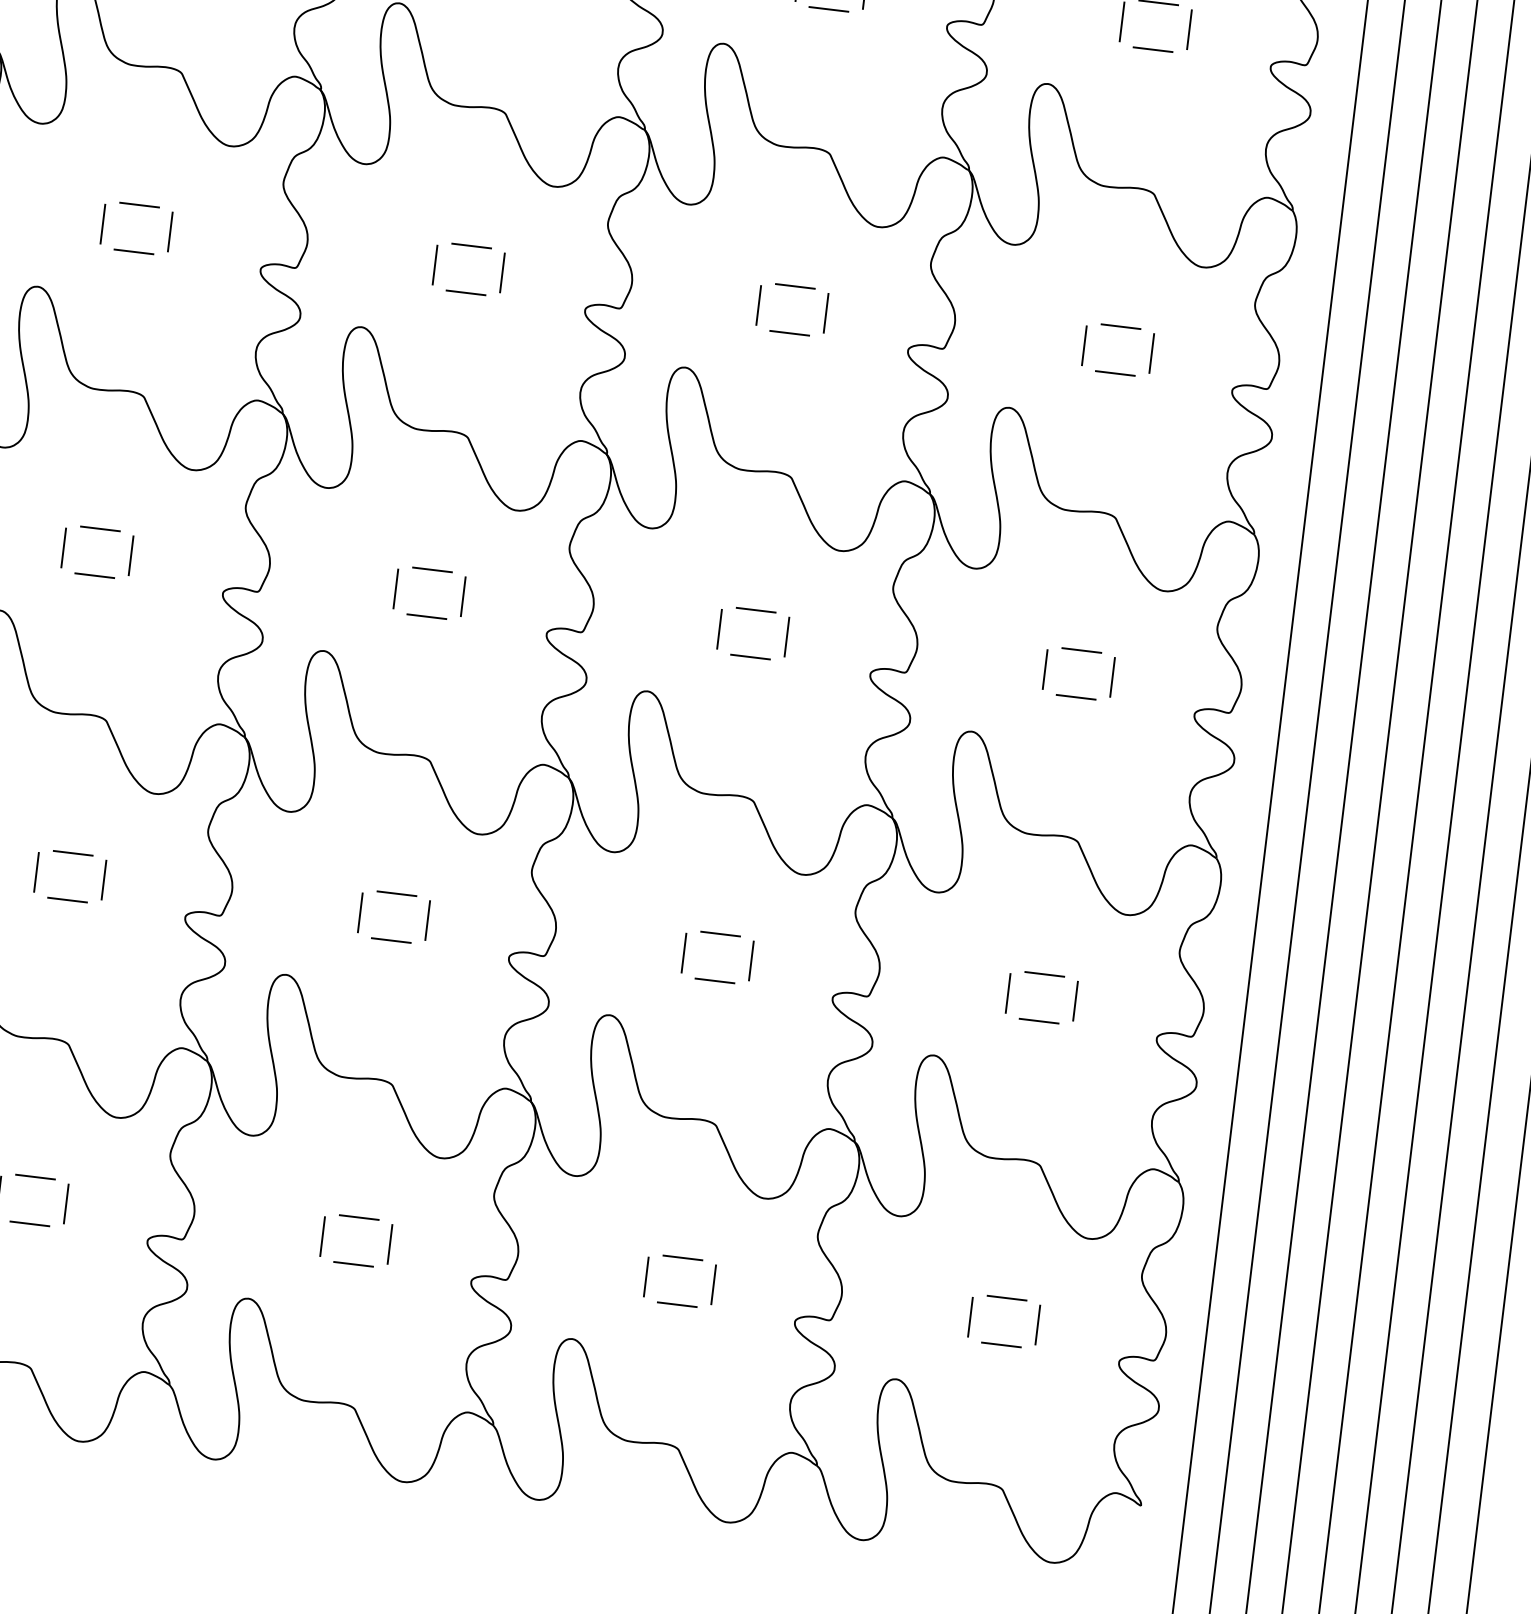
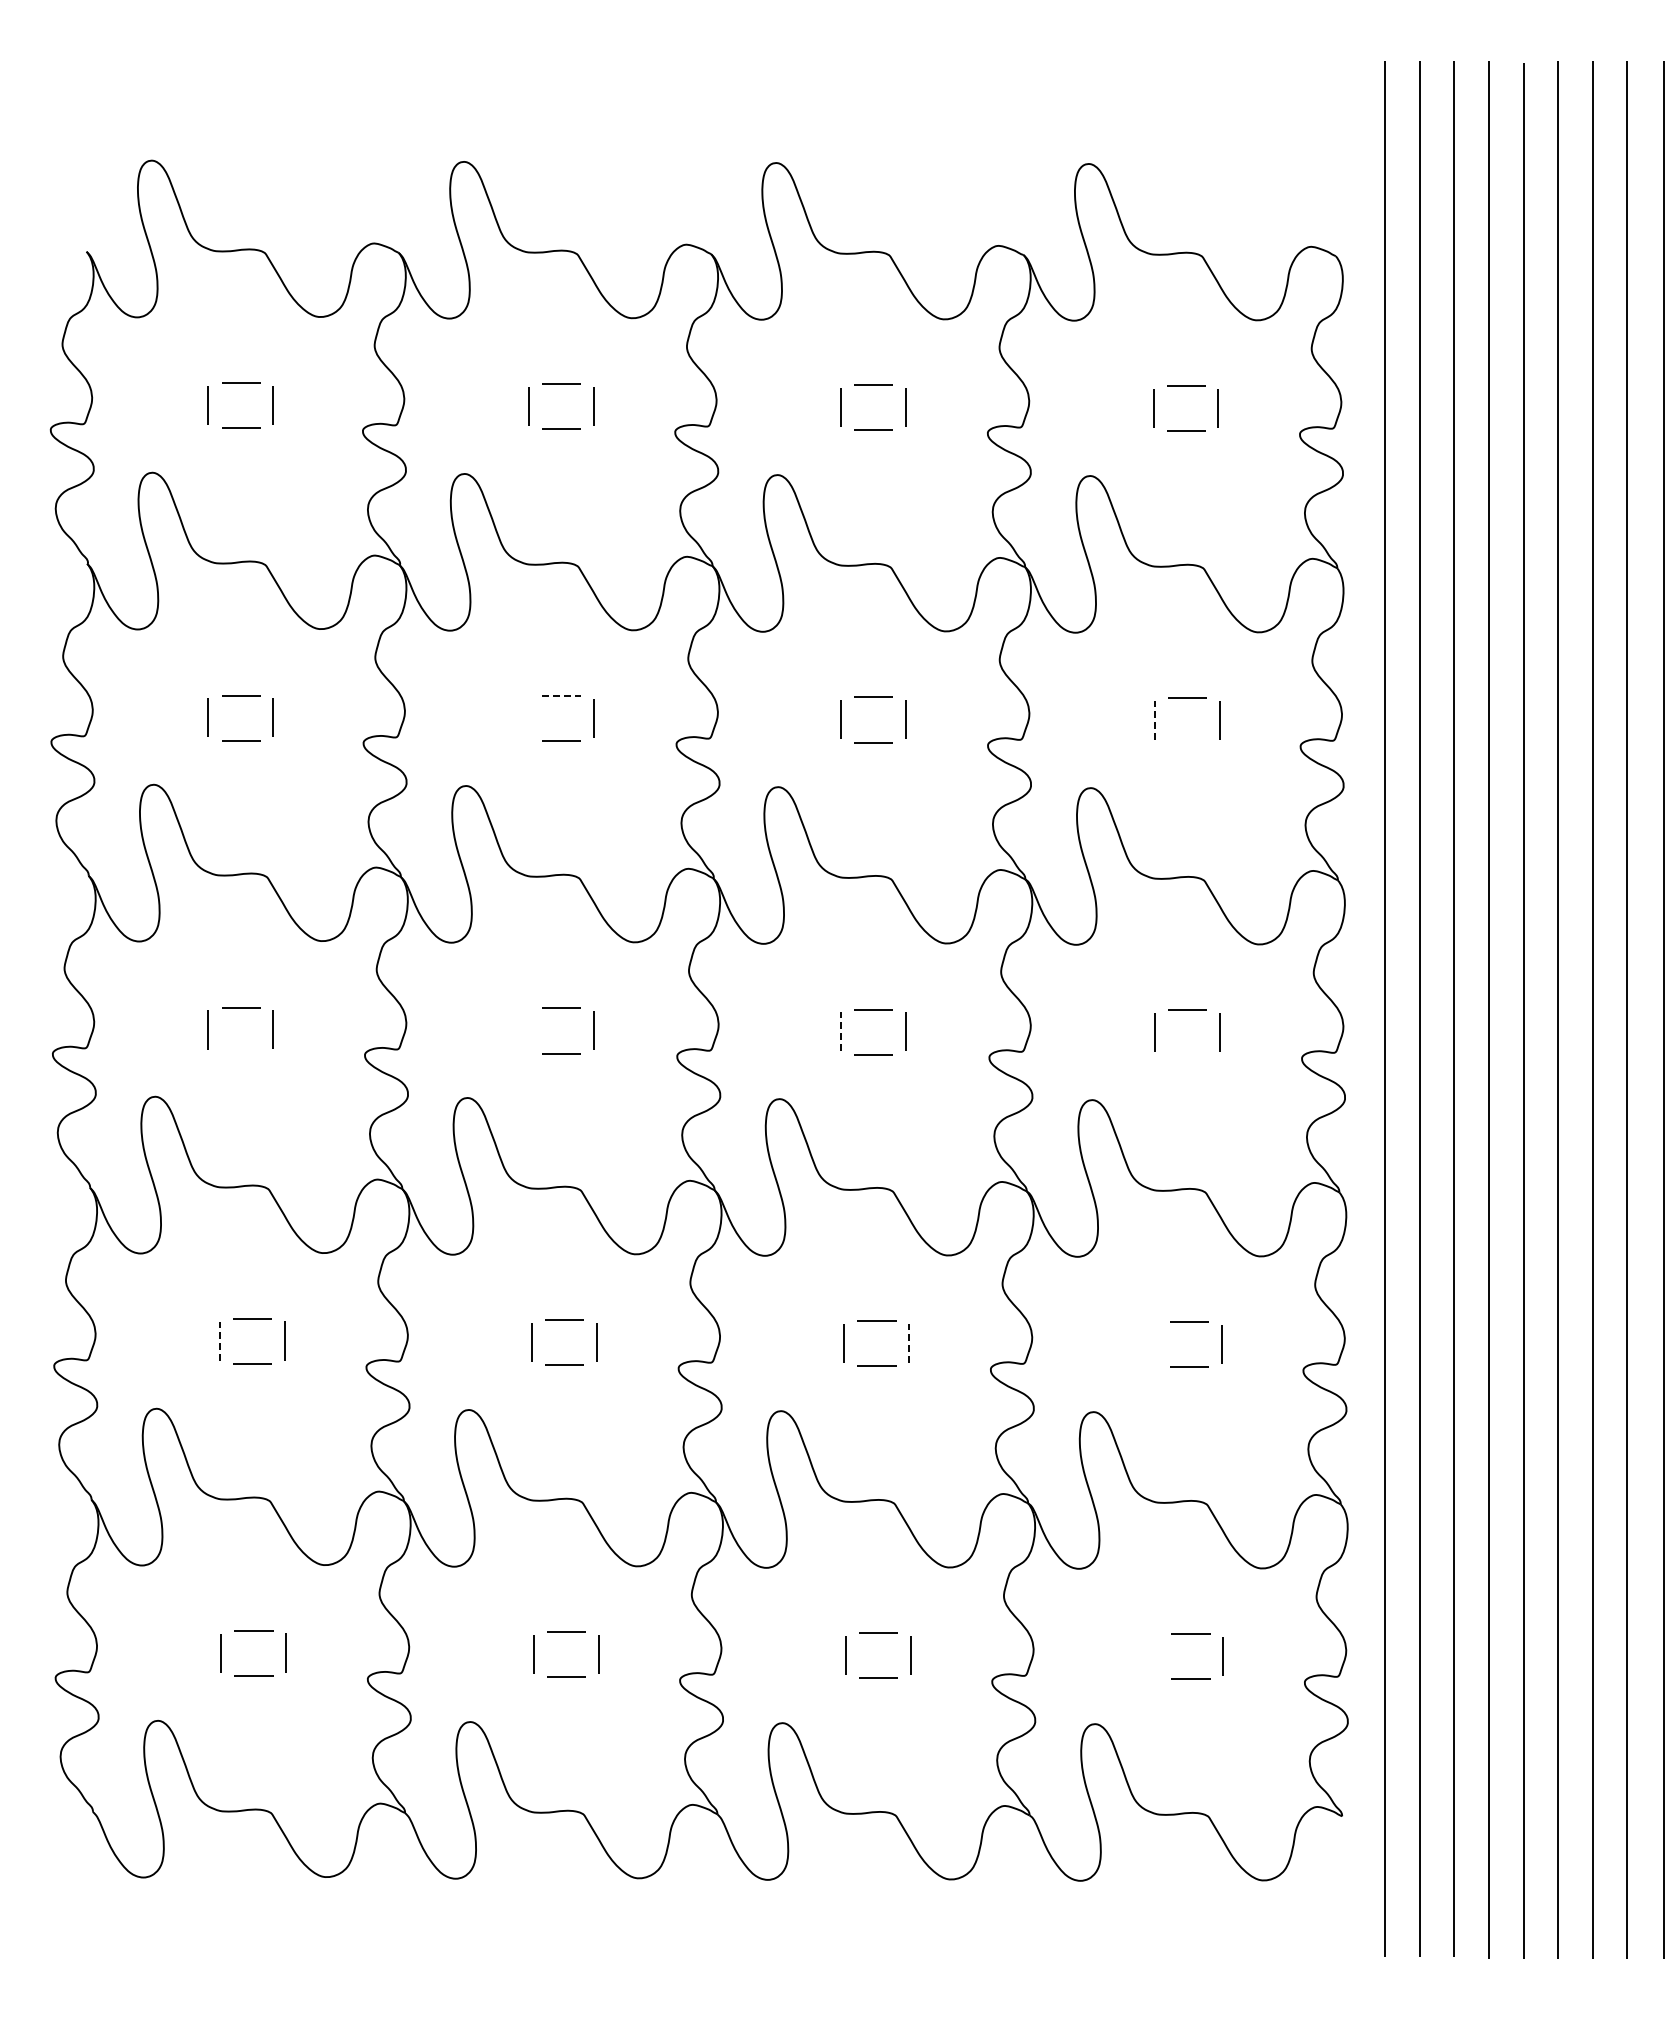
line: (471, 246) -> (561, 696), solid -> dashed
line: (434, 265) -> (528, 718), removed
line: (1083, 345) -> (1154, 720), solid -> dashed
line: (1115, 372) -> (1187, 742), removed
line: (95, 575) -> (241, 1052), removed
line: (395, 588) -> (528, 1030), removed
line: (719, 628) -> (840, 1031), solid -> dashed
line: (1076, 696) -> (1187, 1054), removed
line: (36, 872) -> (219, 1341), solid -> dashed
line: (751, 961) -> (909, 1343), solid -> dashed
line: (1007, 993) -> (1156, 1344), removed
line: (969, 1316) -> (1157, 1656), removed

